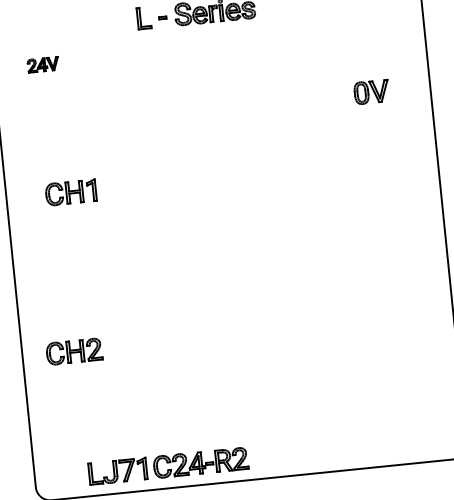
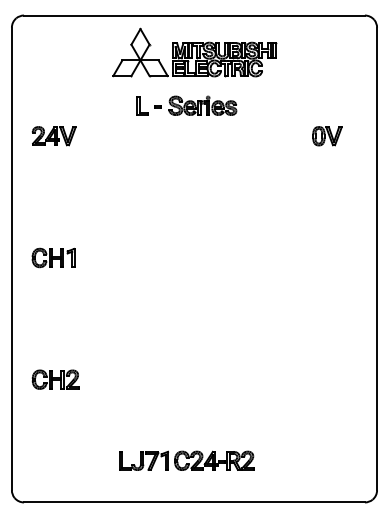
part: (42, 65) -> (53, 136), size x1.67
part: (371, 92) -> (327, 136), moved
part: (70, 192) -> (53, 257), moved
part: (167, 465) -> (186, 460), moved

